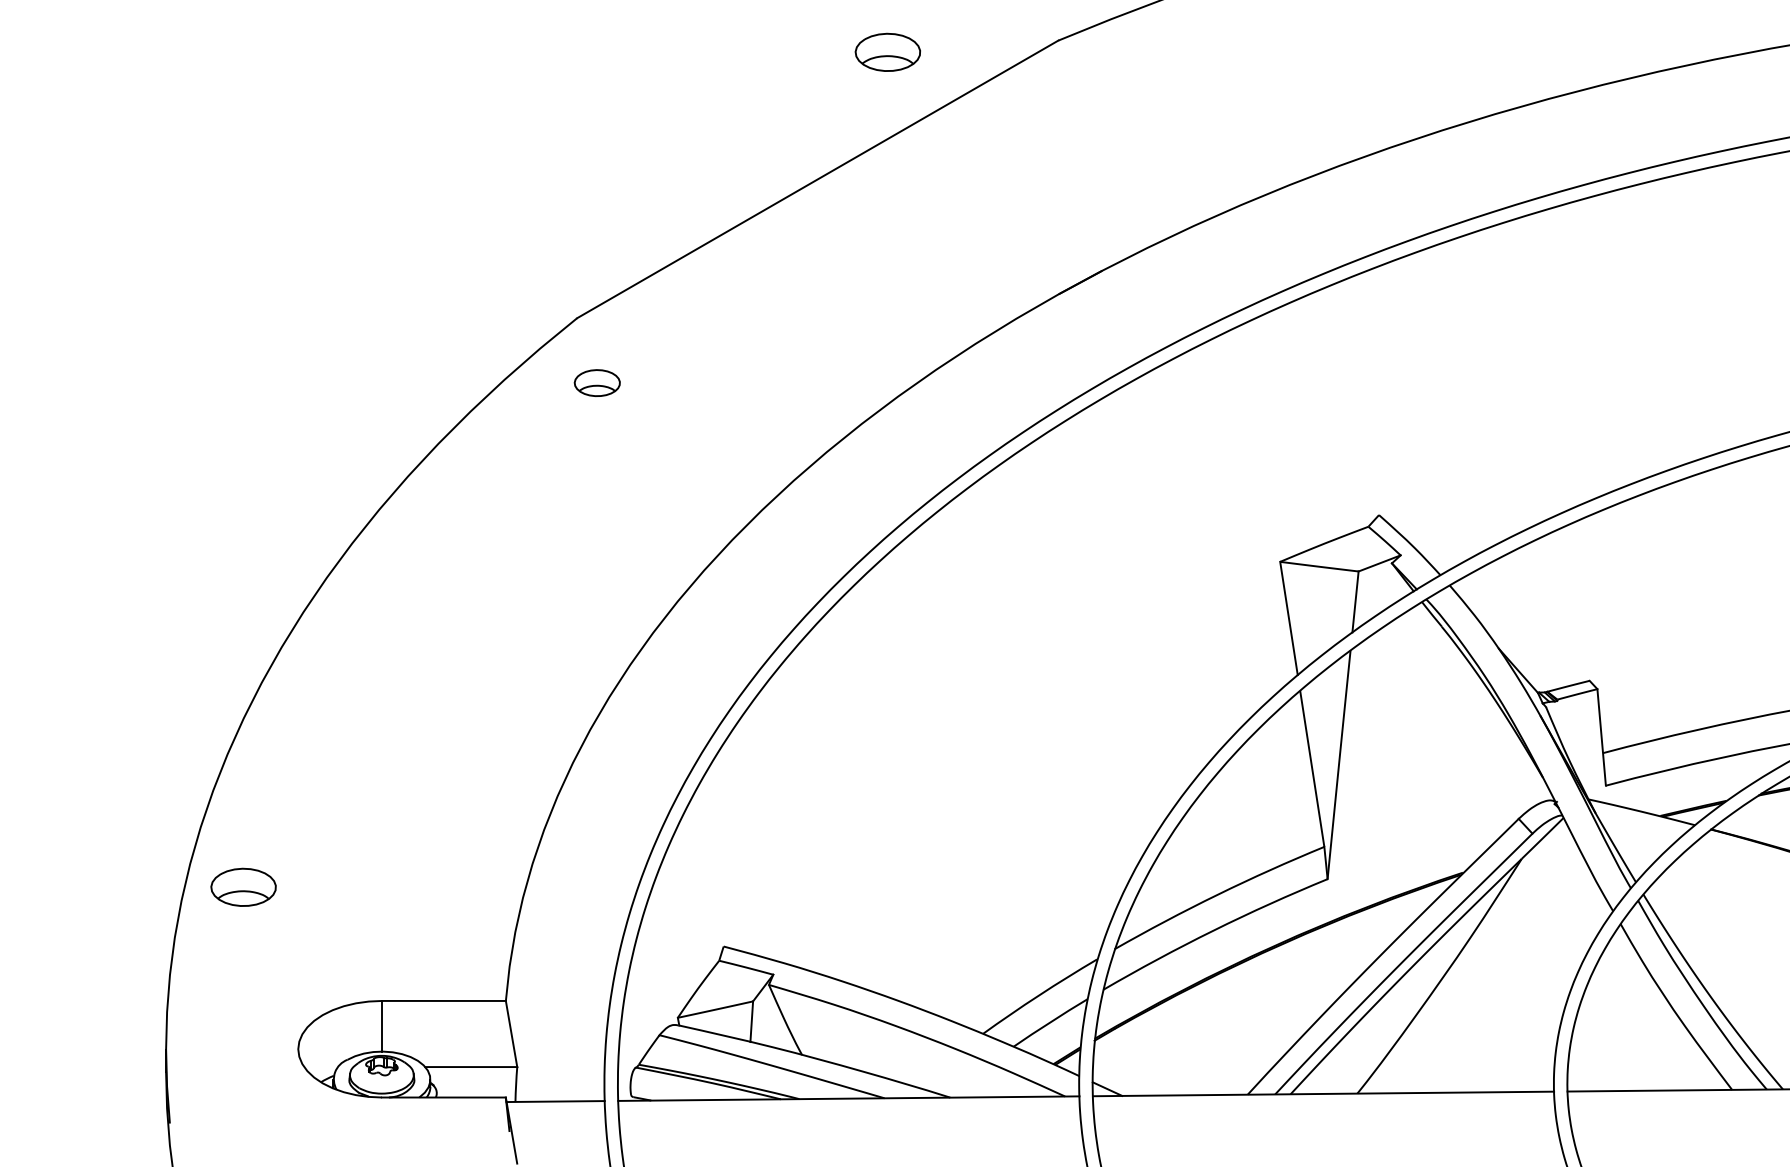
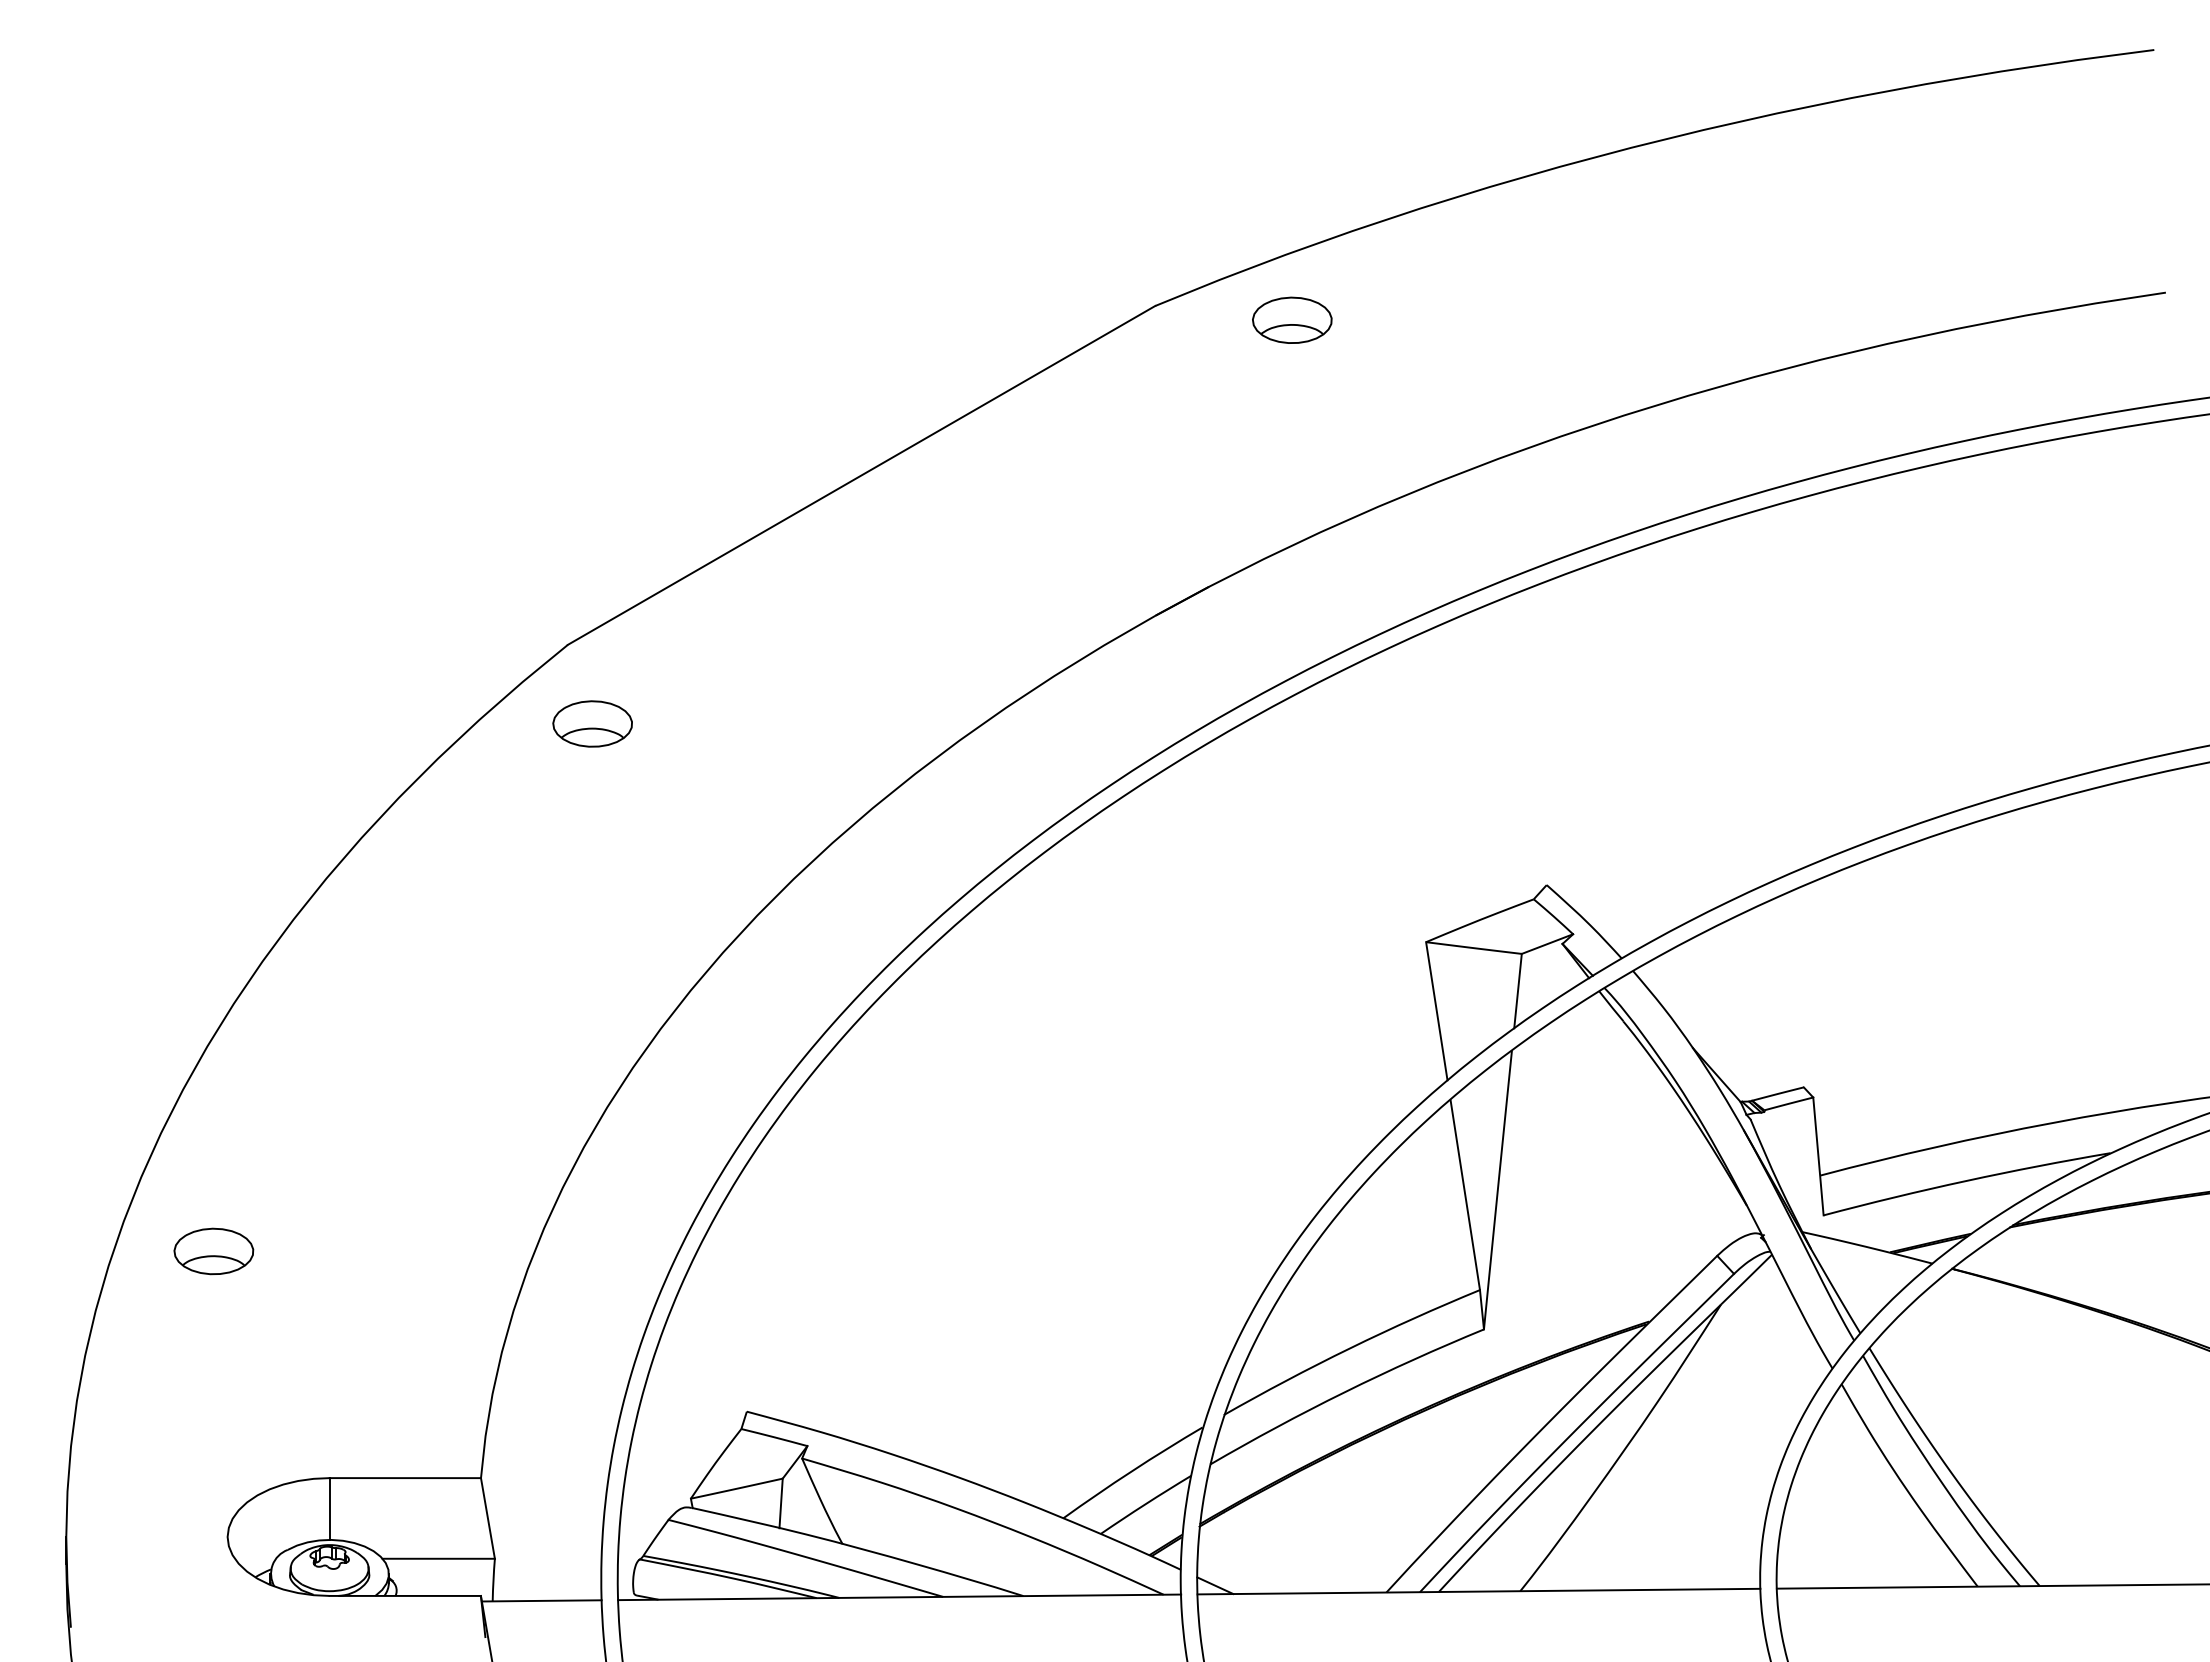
part: (888, 51) -> (1292, 319), moved
part: (597, 382) -> (592, 723), size x1.43
part: (243, 887) -> (213, 1251), moved

